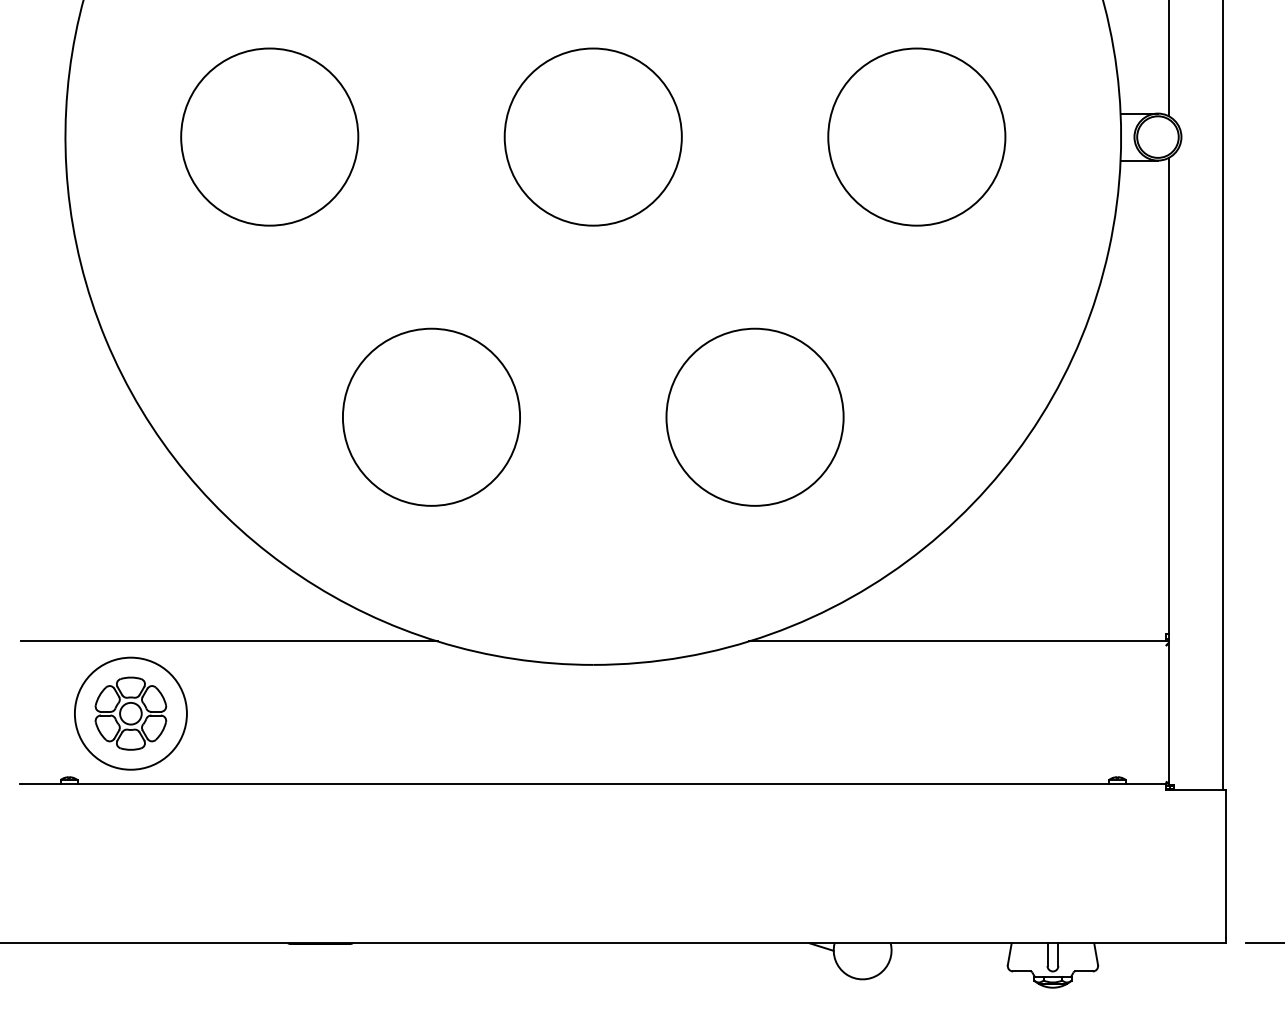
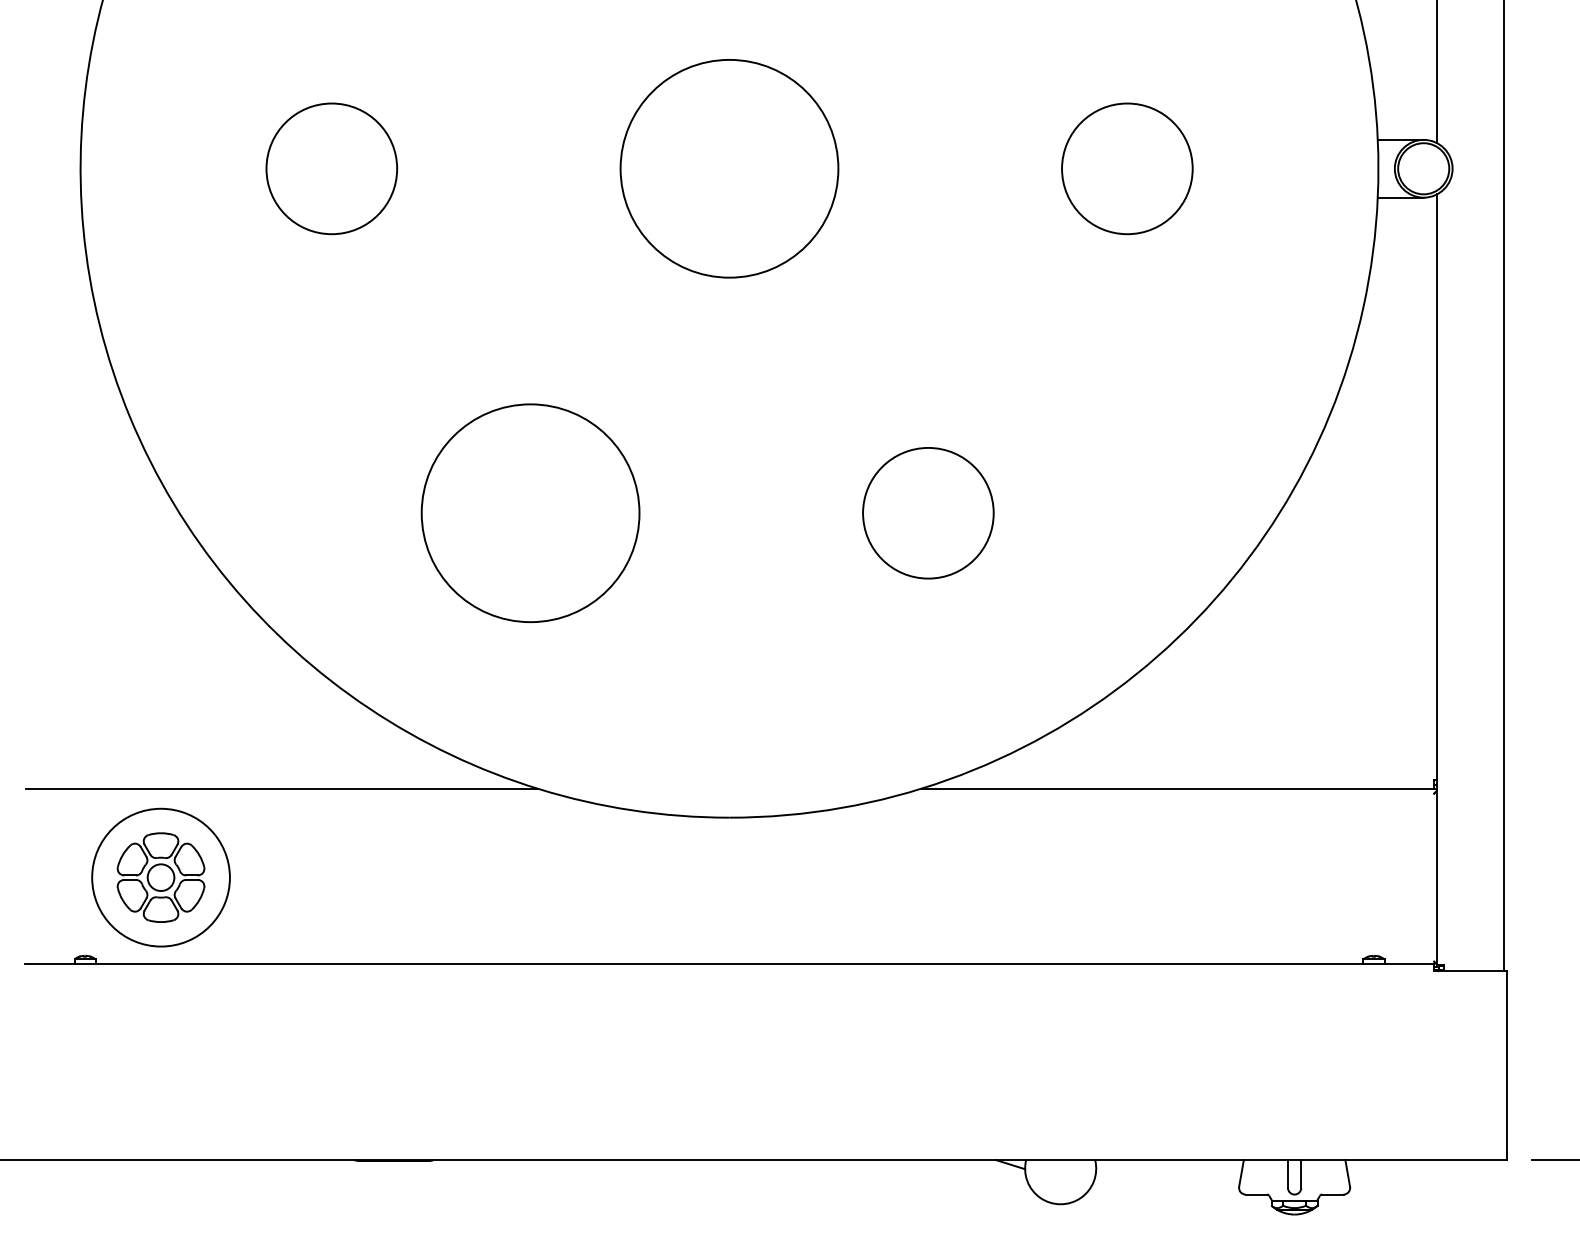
circle: (269, 136) -> (331, 168), size x0.6
circle: (917, 136) -> (1127, 168), size x0.6
circle: (755, 417) -> (928, 513), size x0.6

